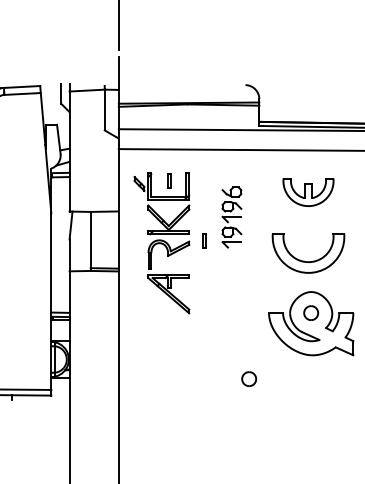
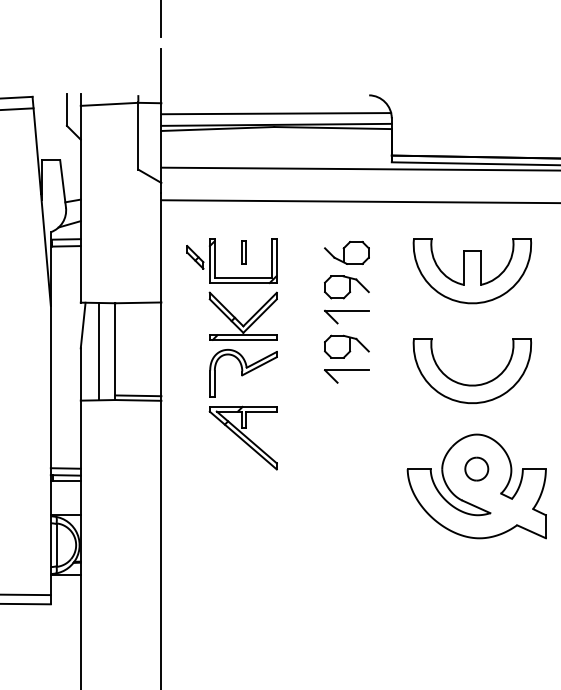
line: (188, 95) -> (275, 112), added
part: (308, 192) -> (472, 271), size x1.43
part: (231, 217) -> (346, 312), size x1.43
part: (204, 240) -> (301, 350), removed
line: (80, 241) -> (98, 351), added
part: (249, 378) -> (375, 576), removed

